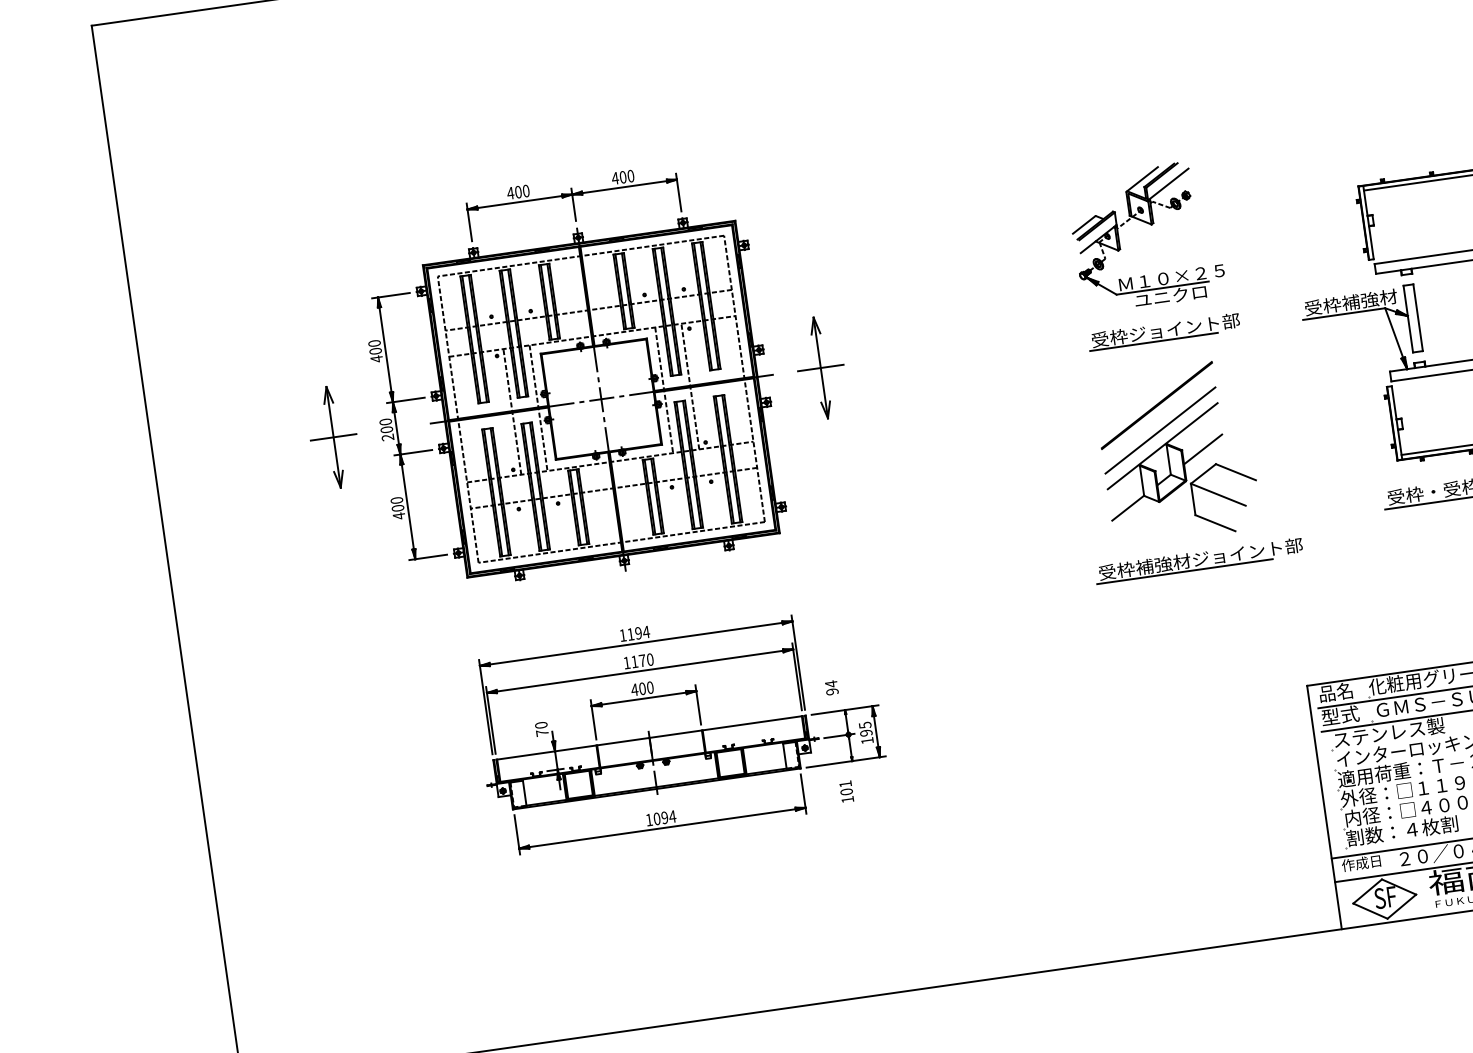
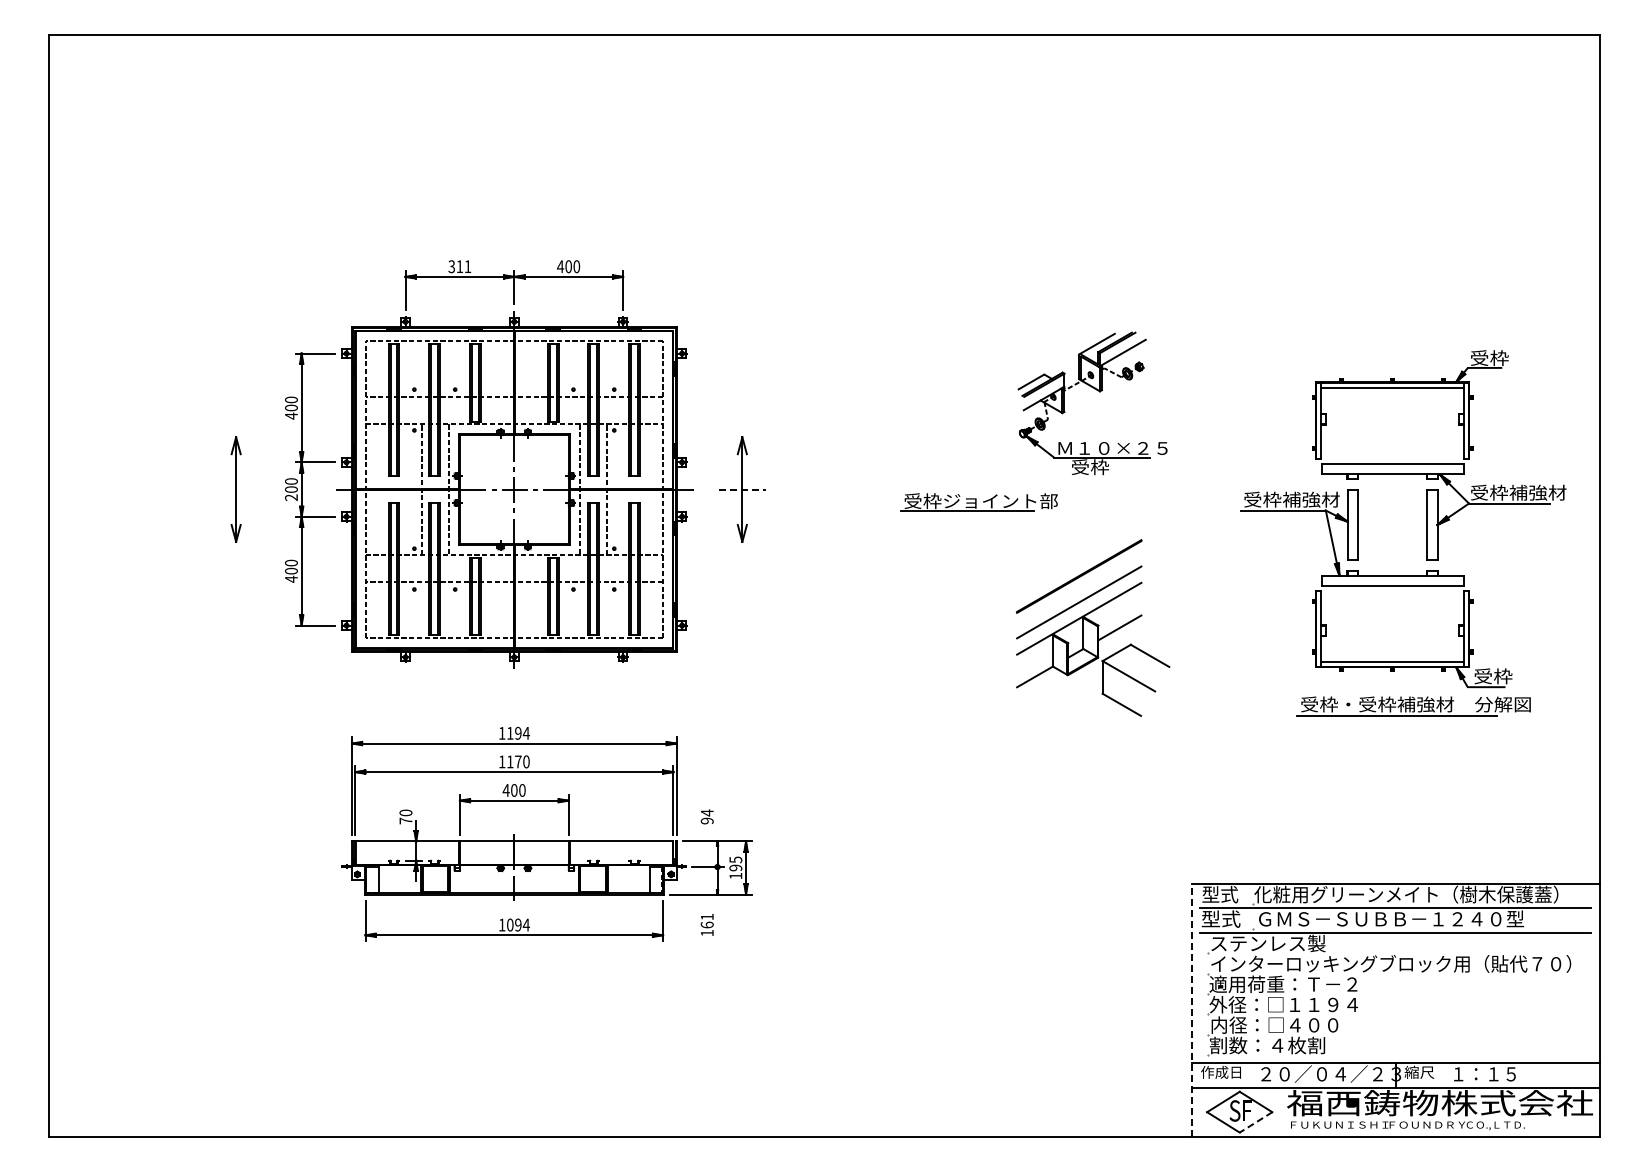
text: (518, 192) -> (459, 266), 400 -> 311
text: (1171, 296) -> (1109, 467), ユニクロ -> 受枠
part: (1163, 331) -> (978, 502), moved
line: (820, 367) -> (742, 489), solid -> dashed
line: (332, 437) -> (235, 489), removed
part: (1198, 560) -> (1099, 740), removed
text: (1336, 692) -> (1220, 894), 品名 -> 型式
text: (845, 791) -> (706, 924), 101 -> 161
line: (1324, 806) -> (1191, 1009), solid -> dashed
line: (1401, 906) -> (1255, 1122), solid -> dashed

